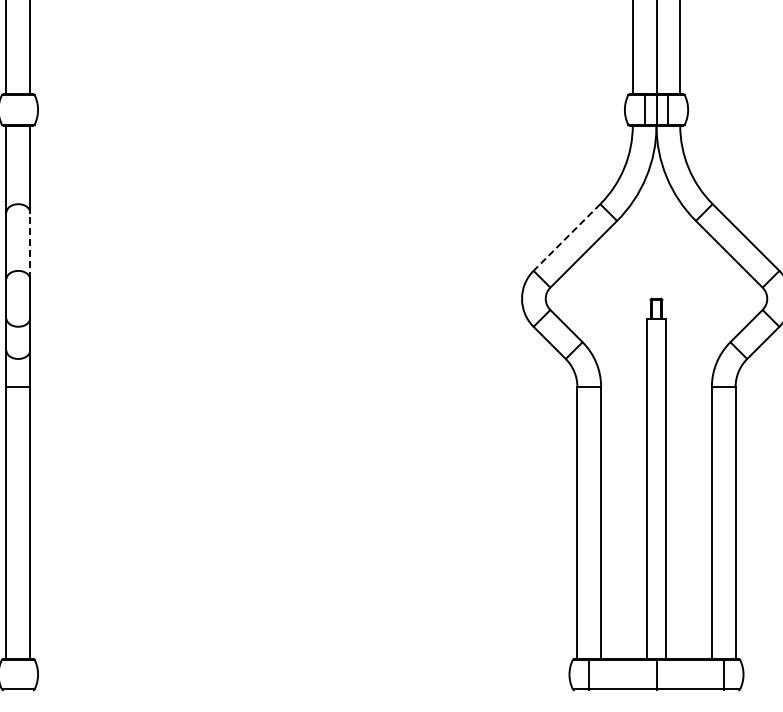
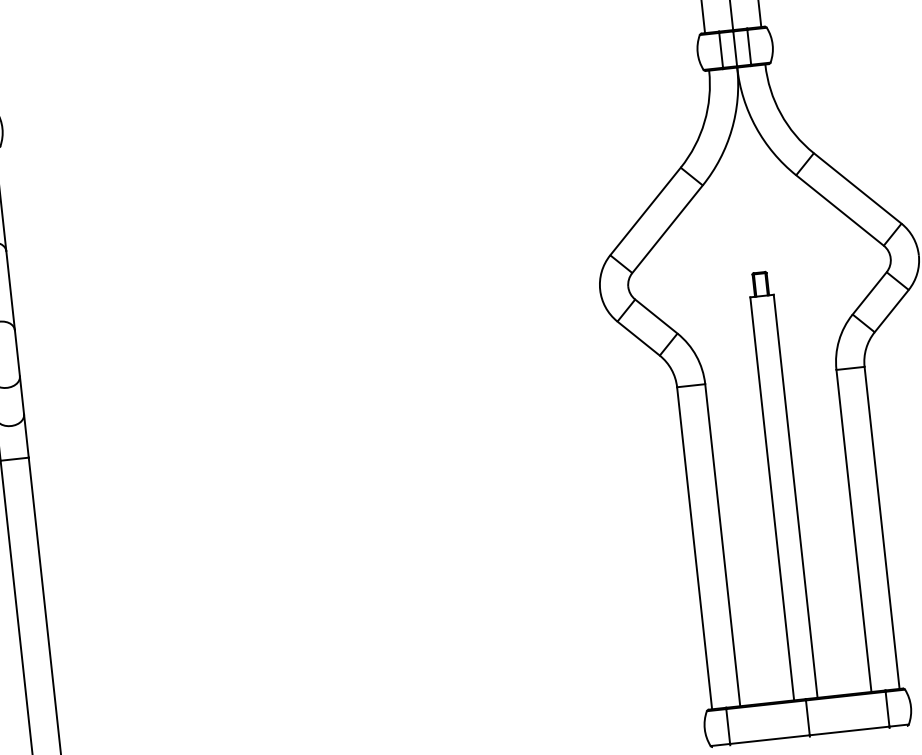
line: (566, 237) -> (644, 211), dashed -> solid
line: (30, 245) -> (10, 290), dashed -> solid

